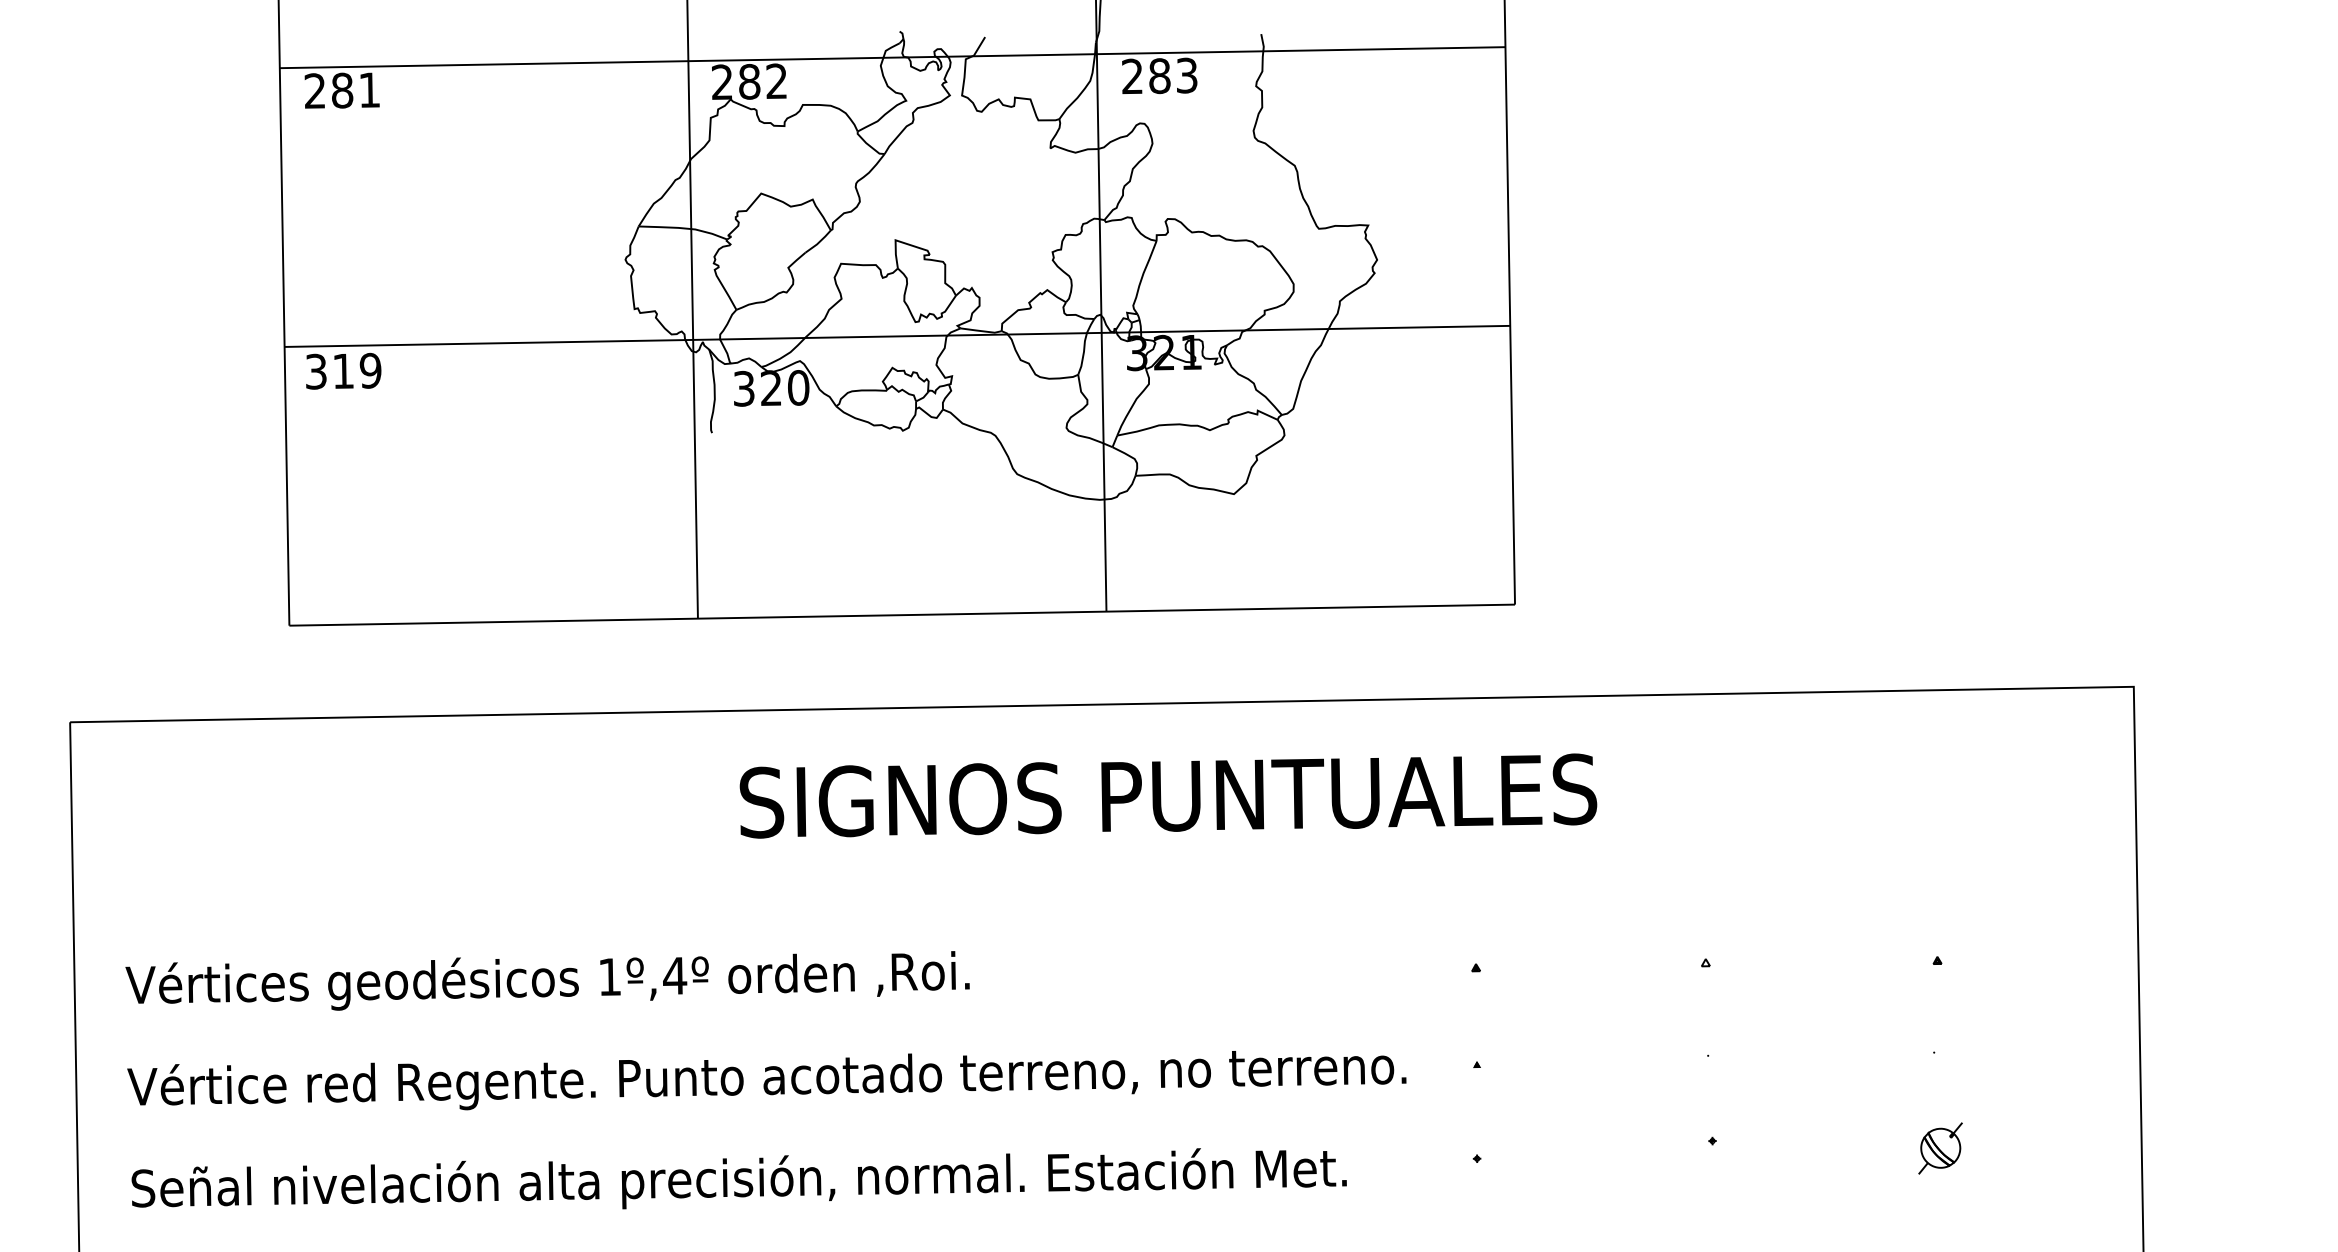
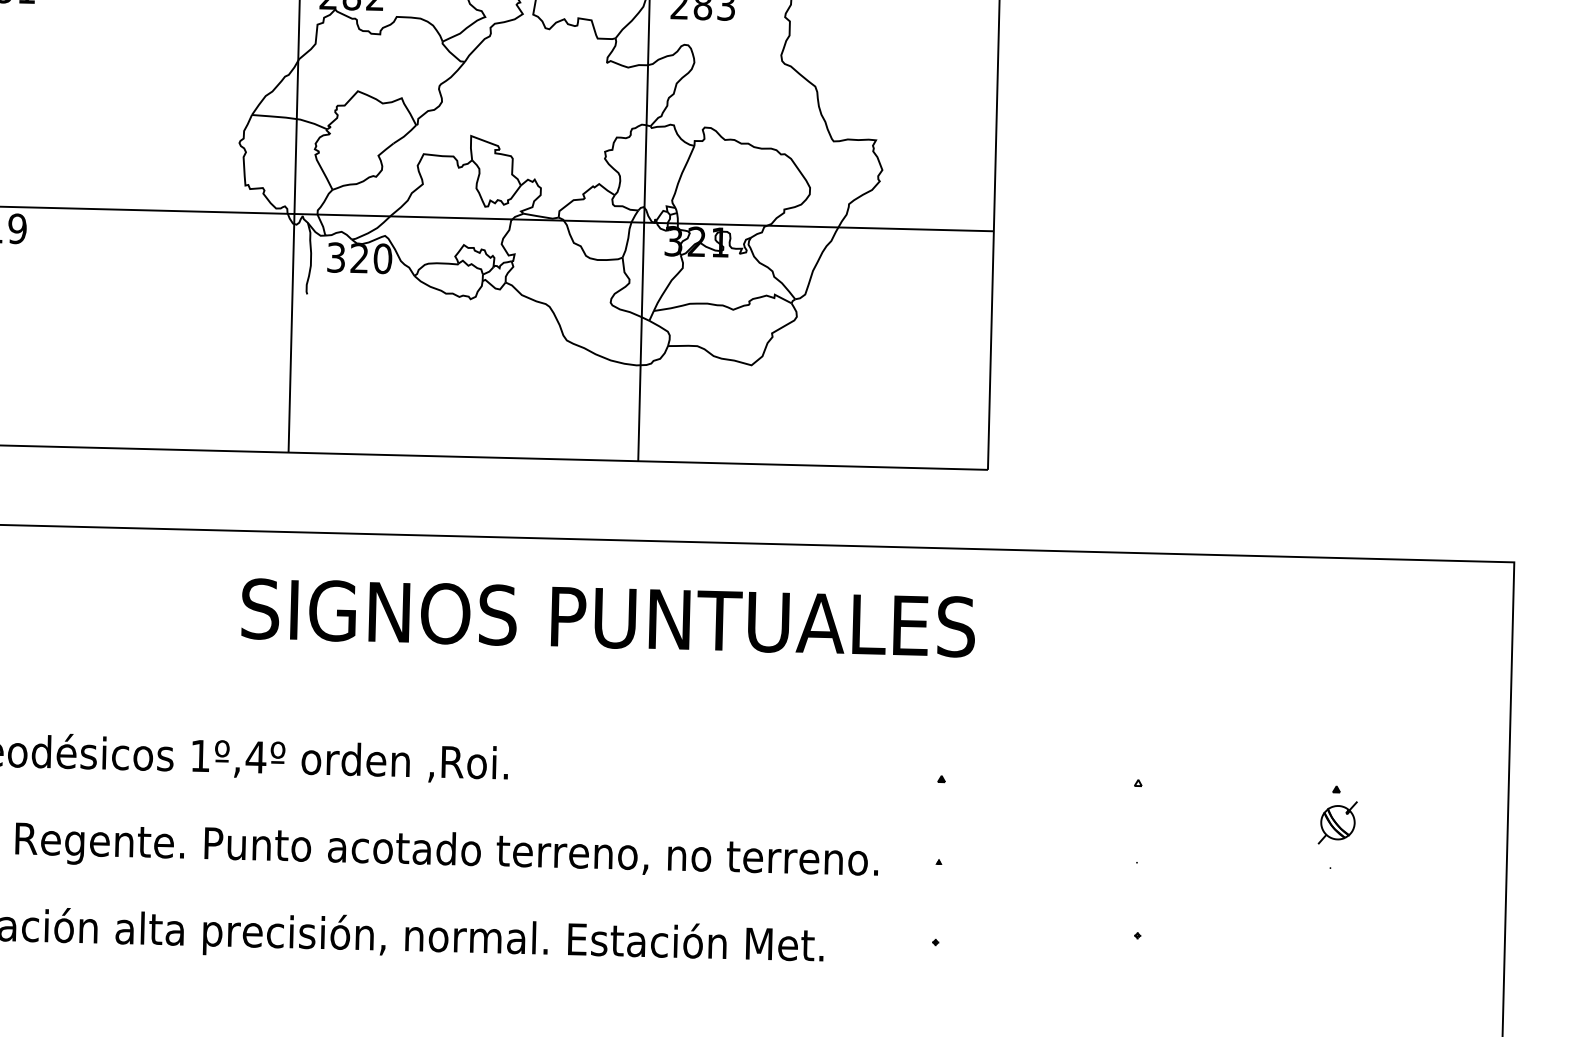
text: (1168, 795) -> (608, 617), moved
part: (1940, 1148) -> (1337, 822), moved

